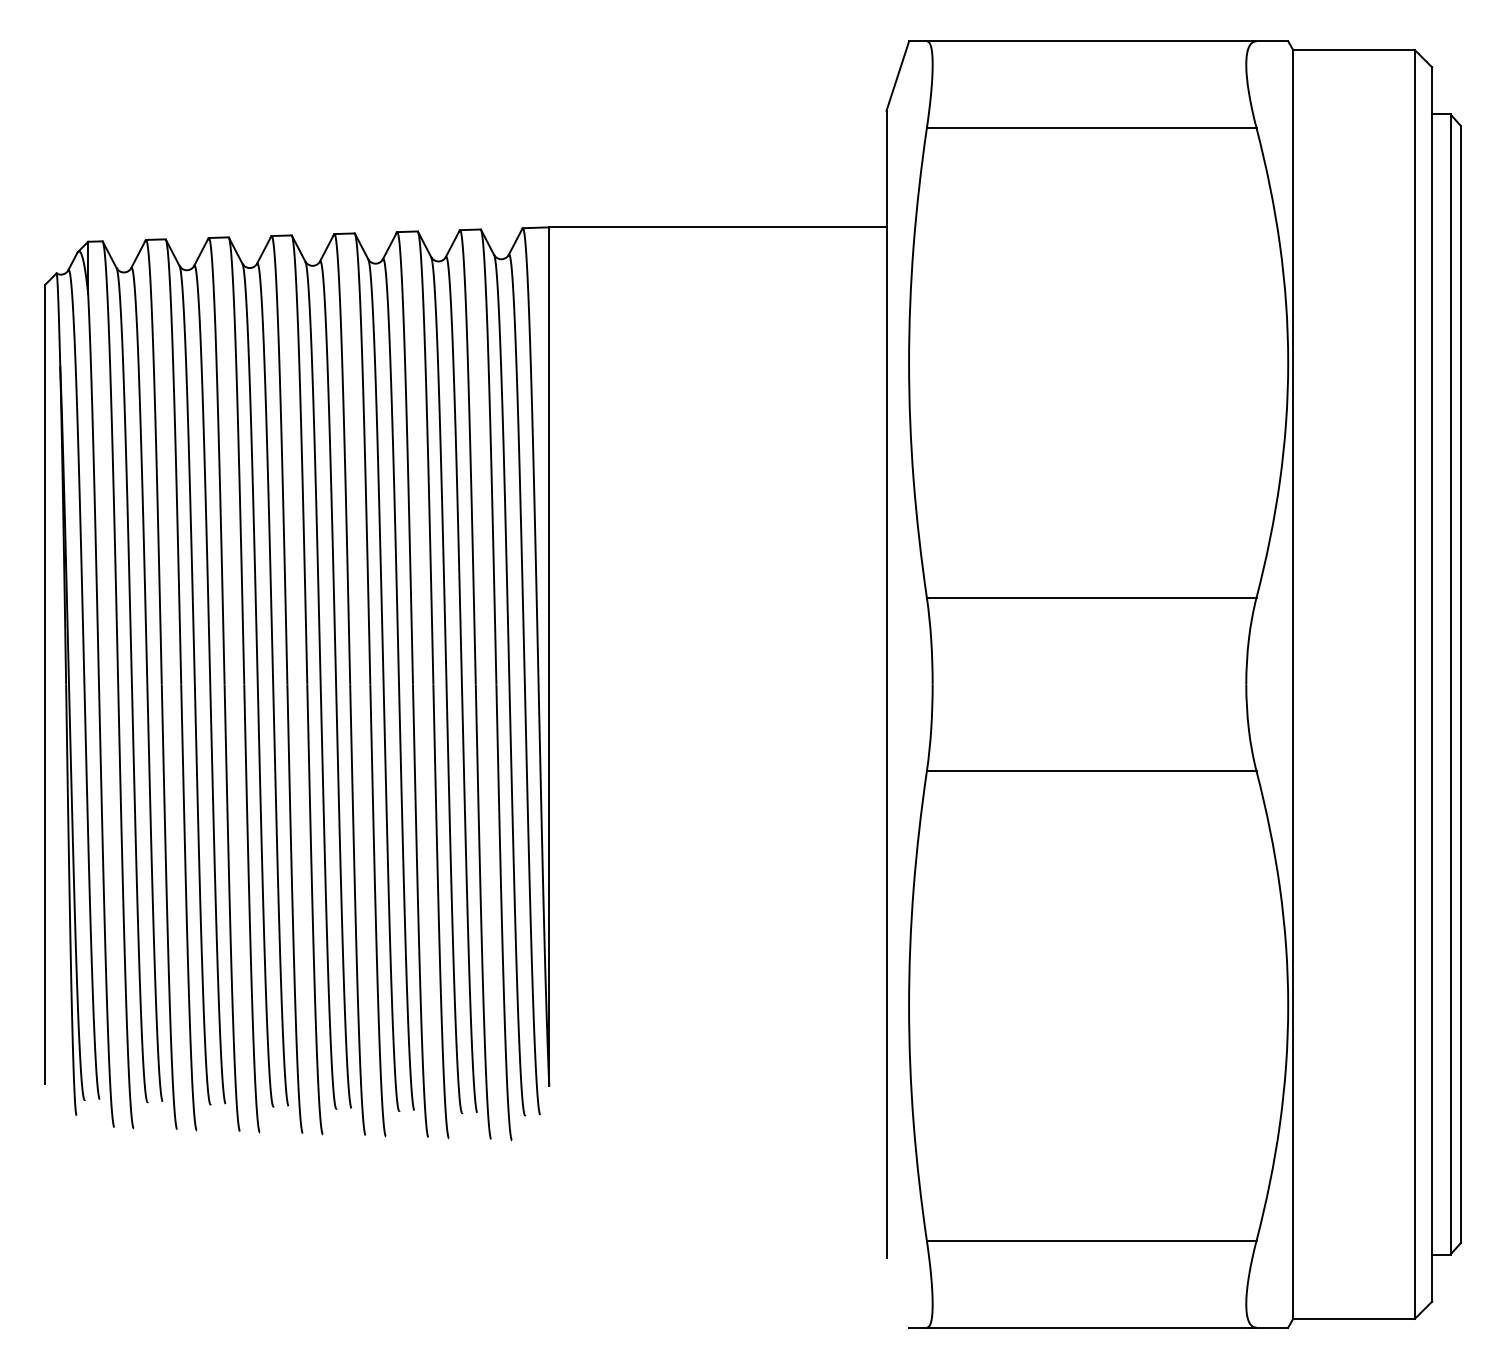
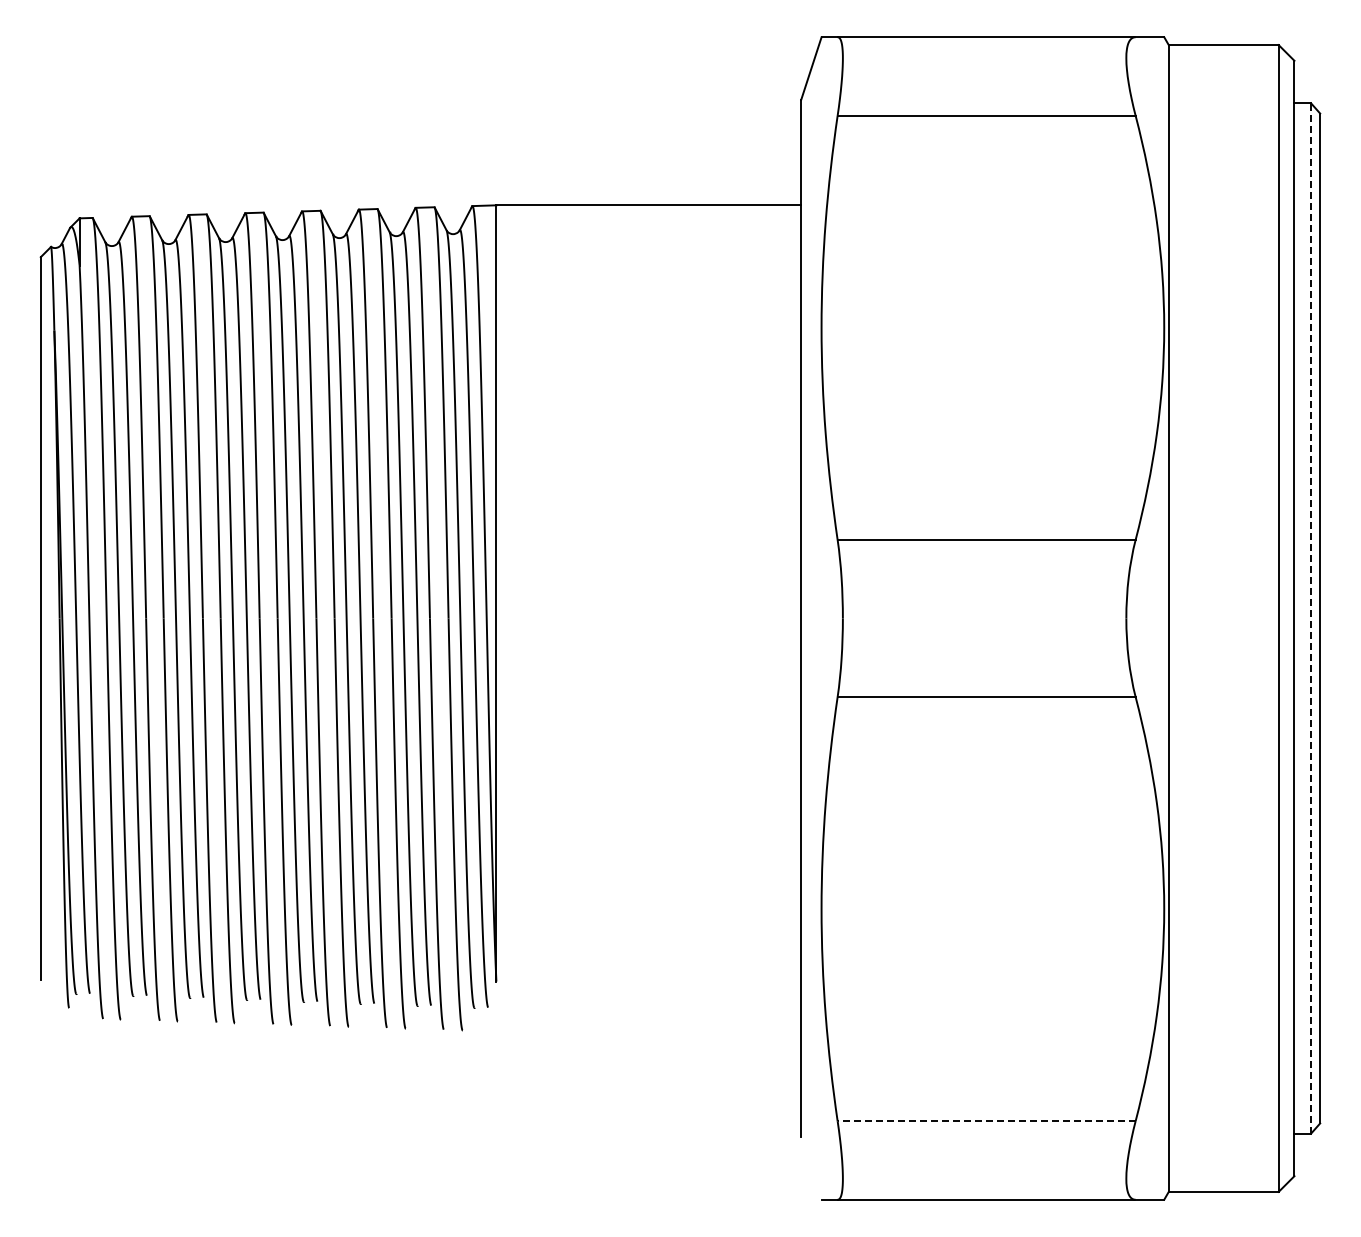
line: (1451, 684) -> (1311, 618), solid -> dashed
line: (1091, 1241) -> (986, 1121), solid -> dashed

